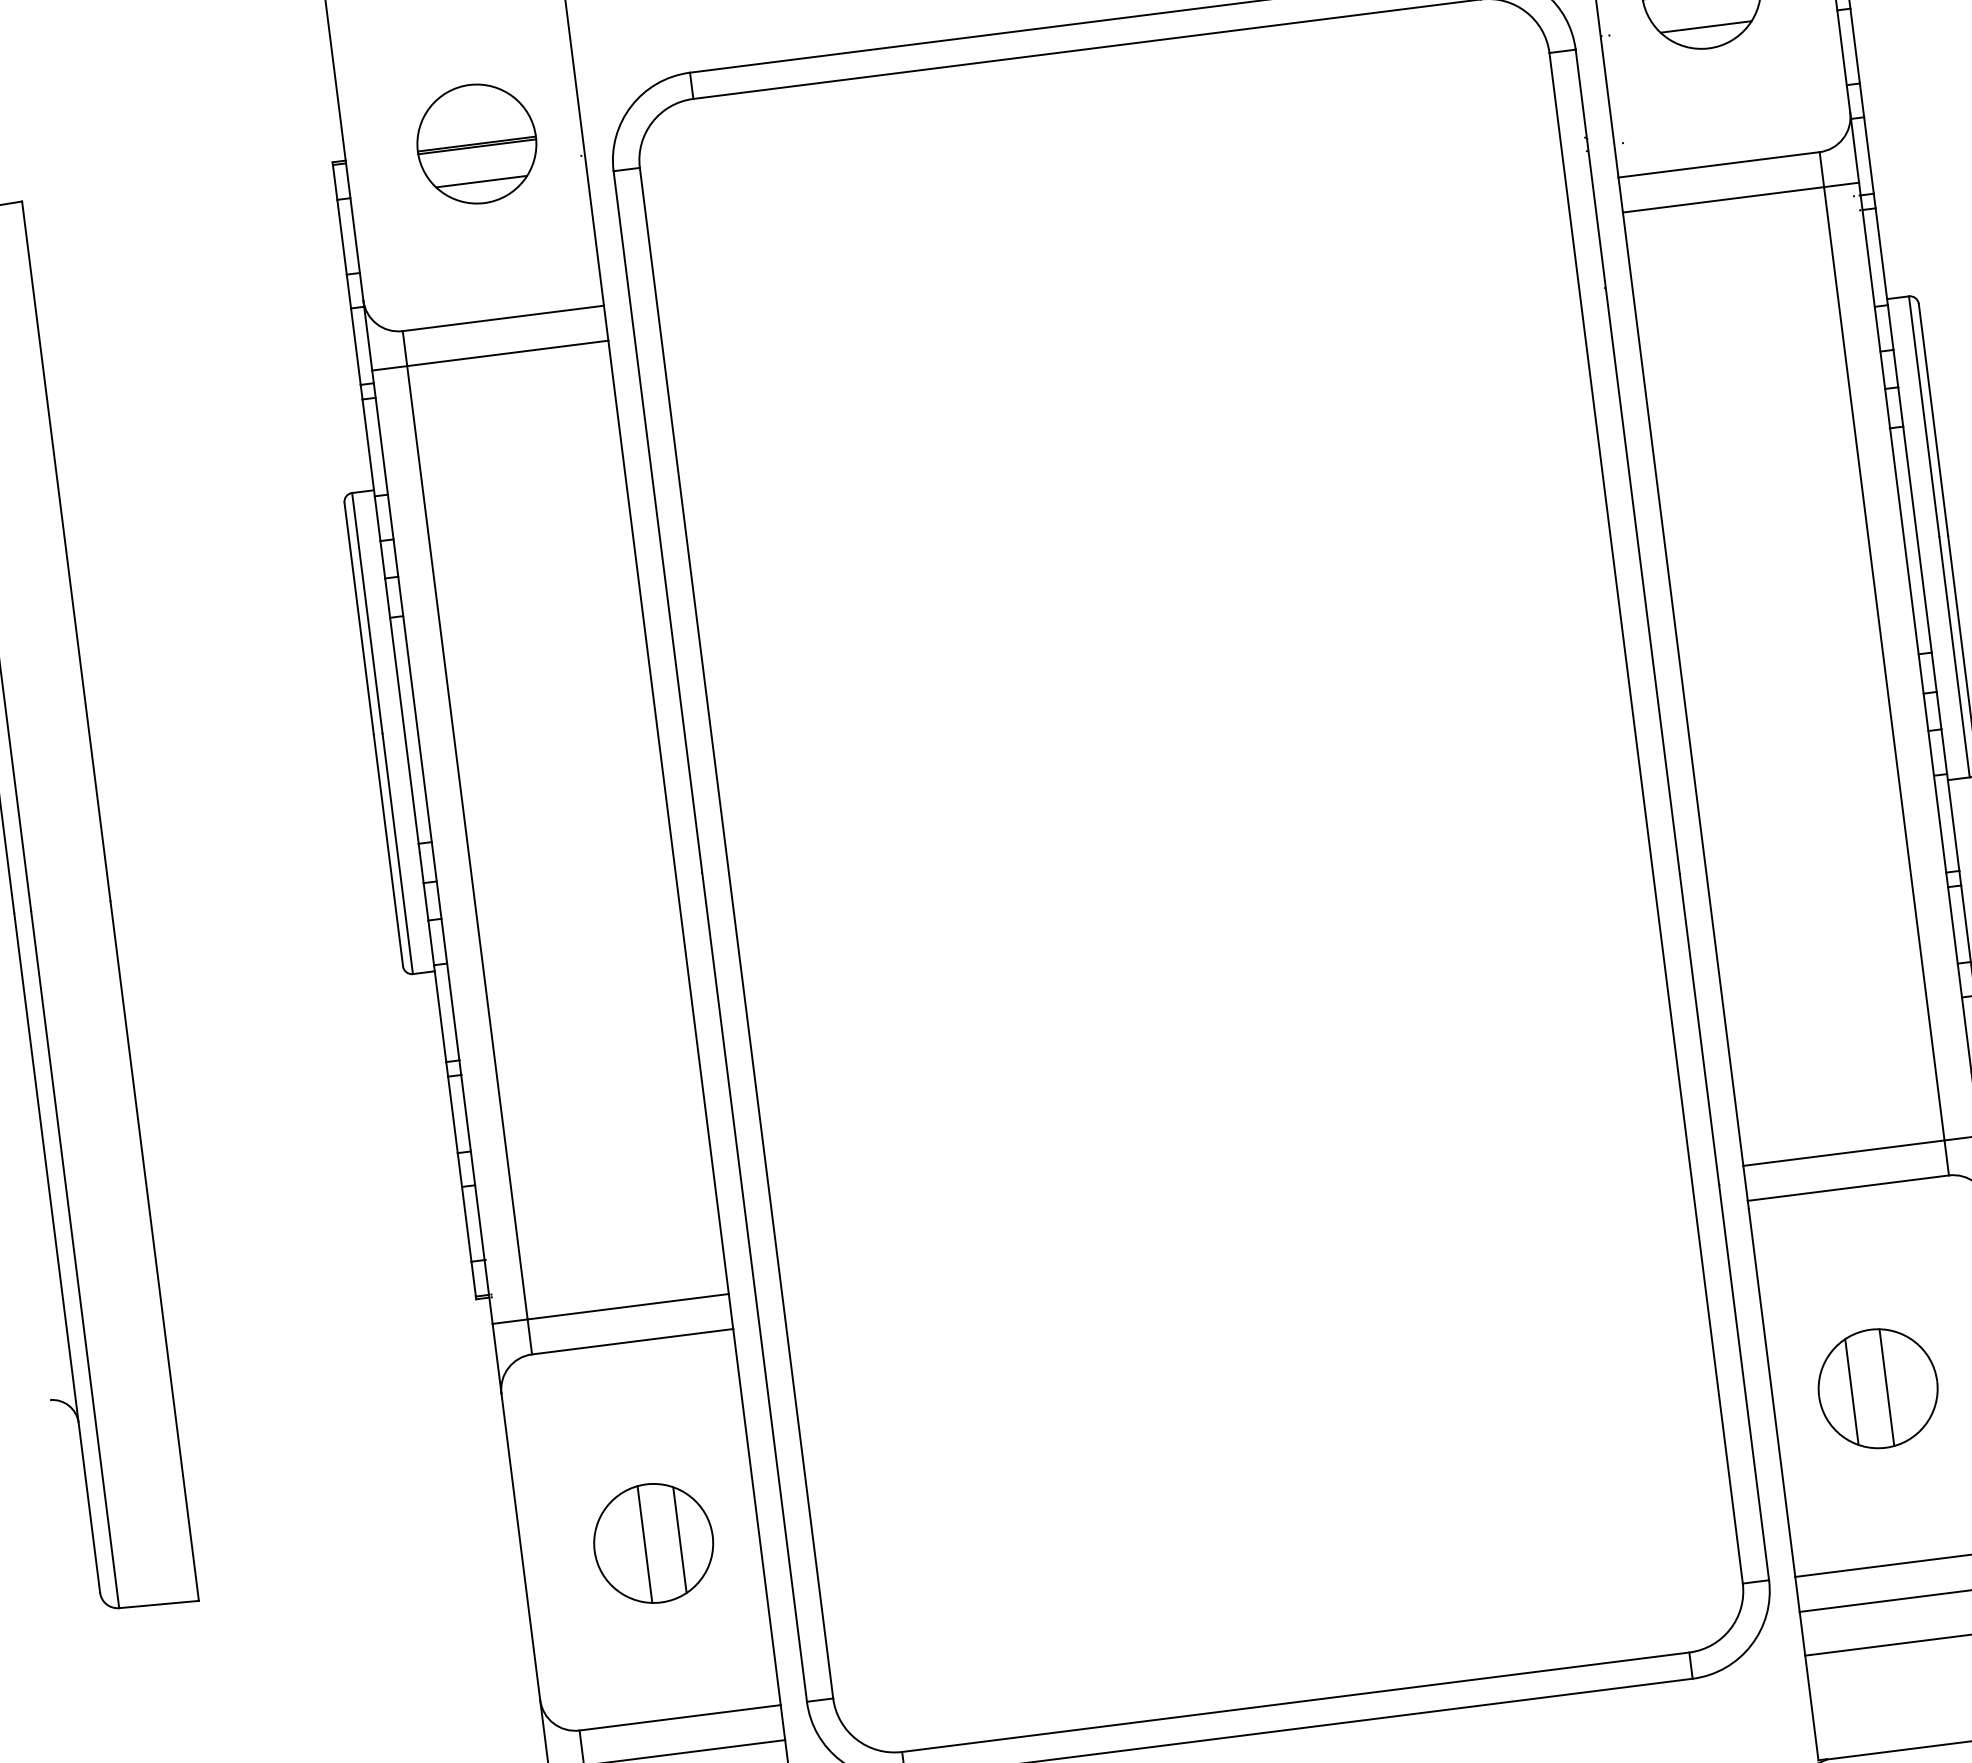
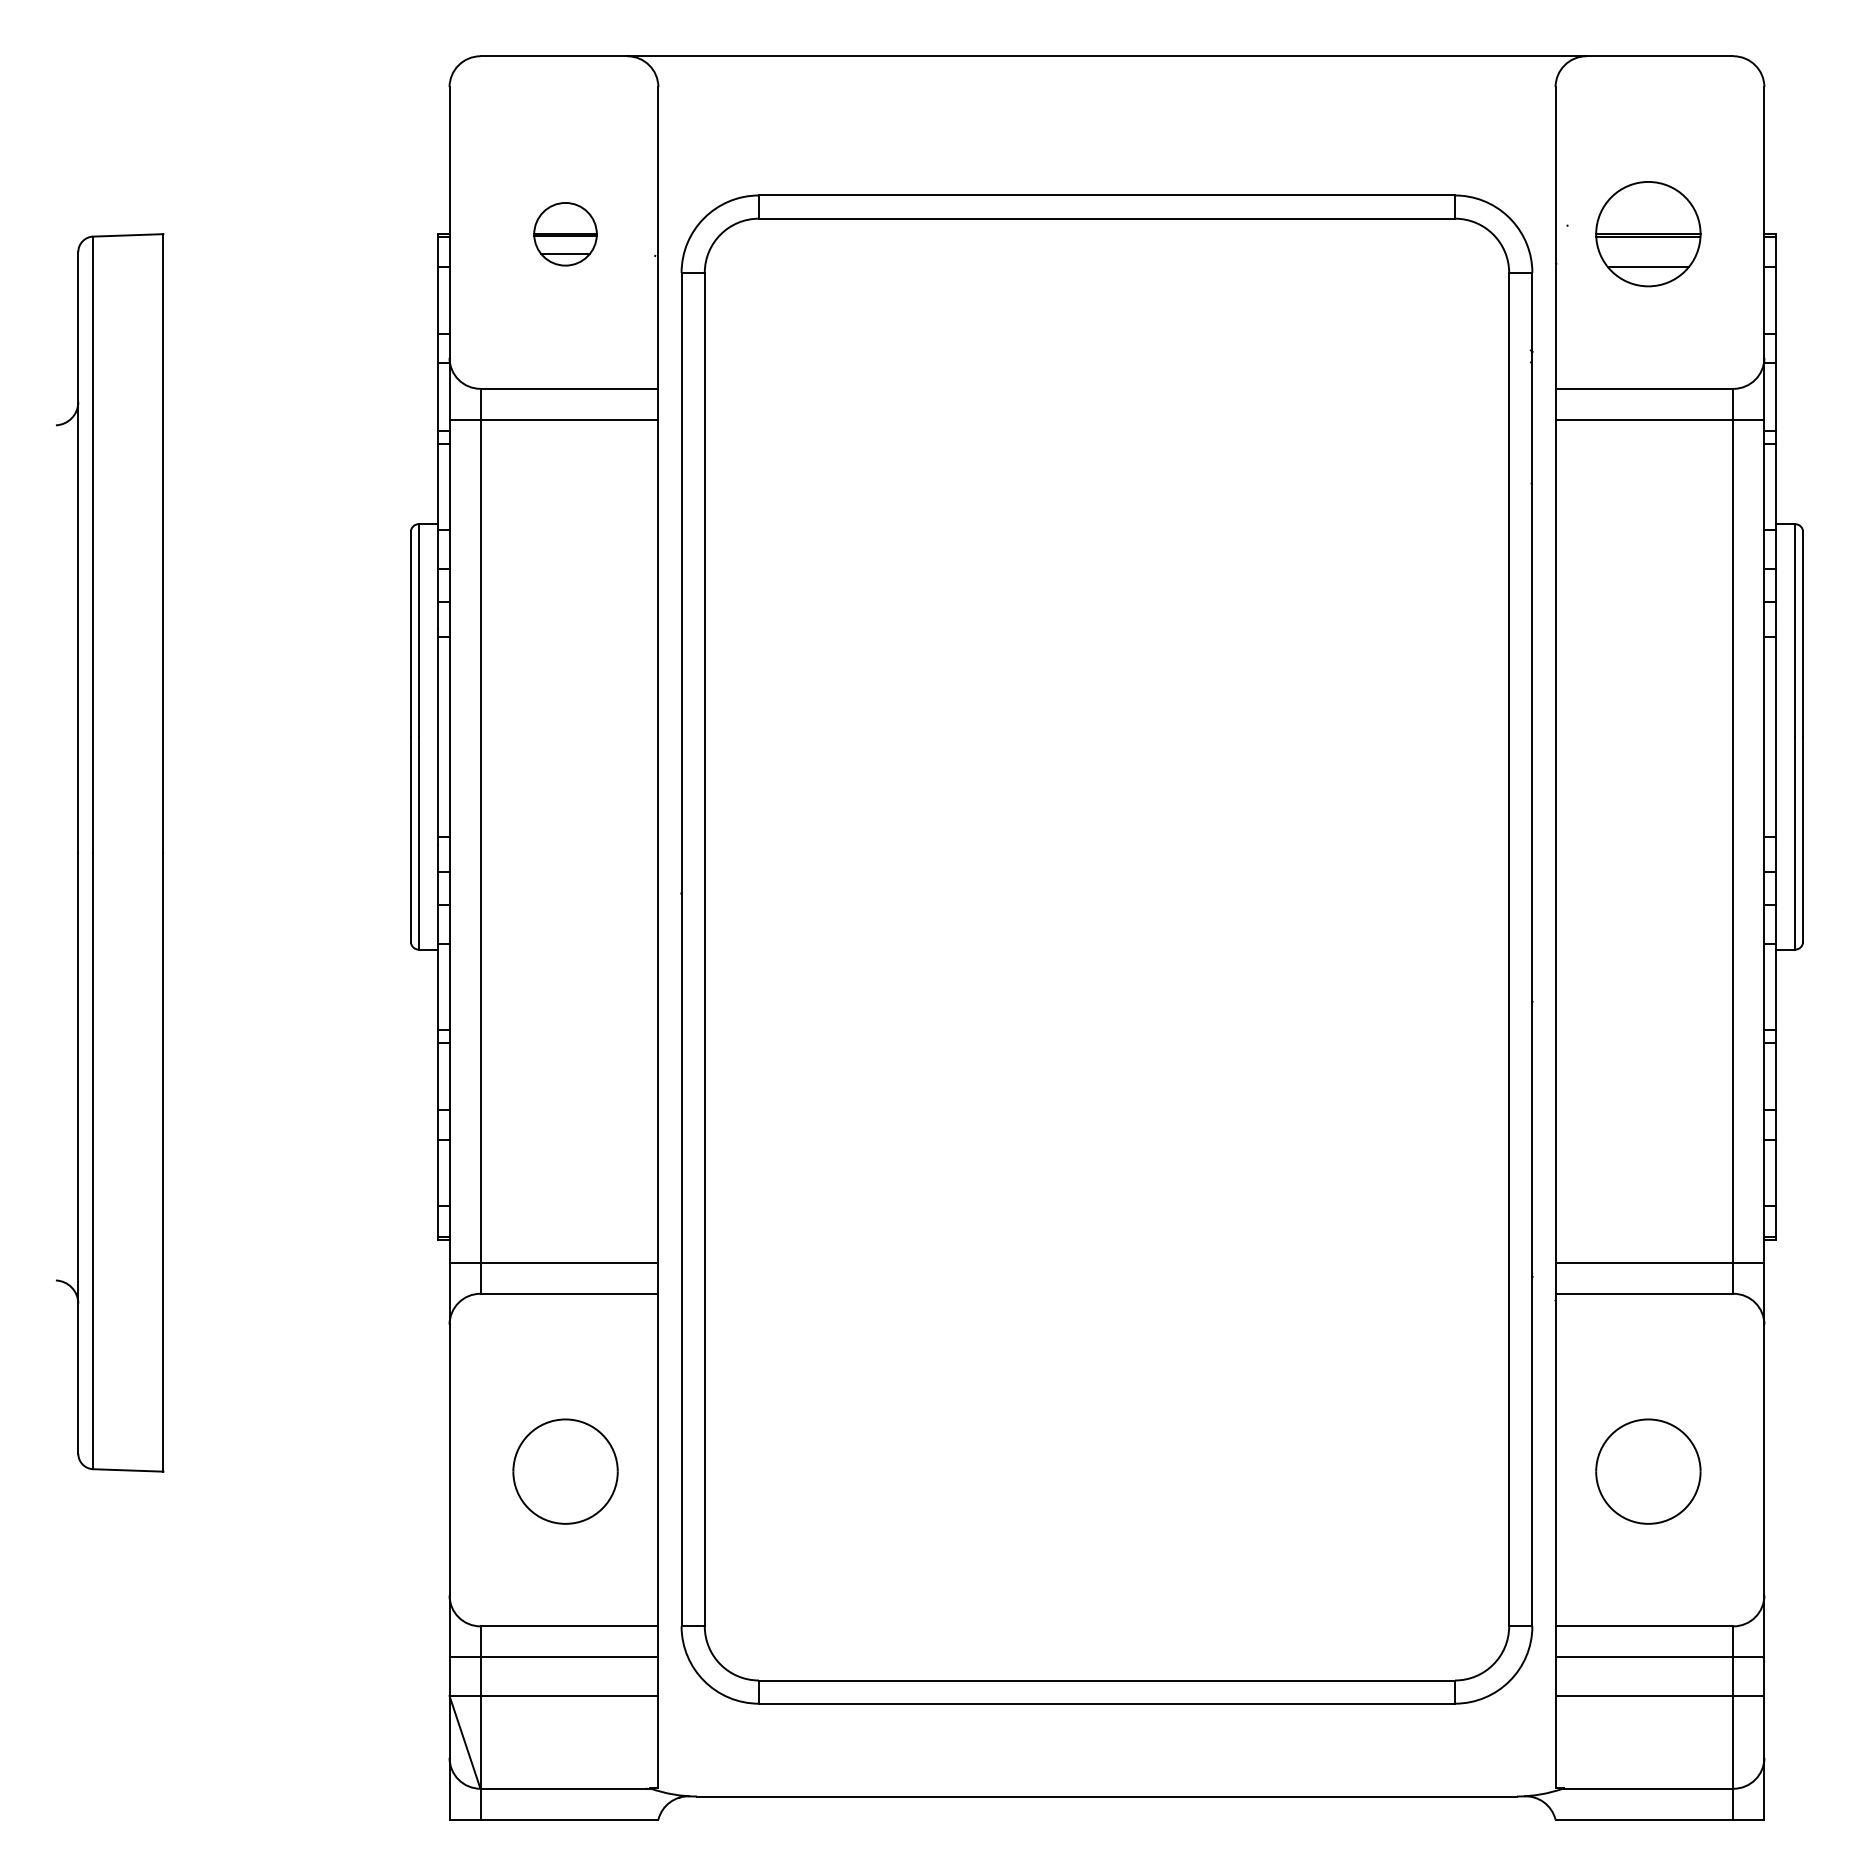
part: (476, 144) -> (565, 234), size x0.6
line: (1887, 1387) -> (1656, 1471), removed
line: (1852, 1391) -> (1625, 1471), removed
line: (679, 1539) -> (588, 1471), removed
line: (644, 1544) -> (557, 1471), removed

